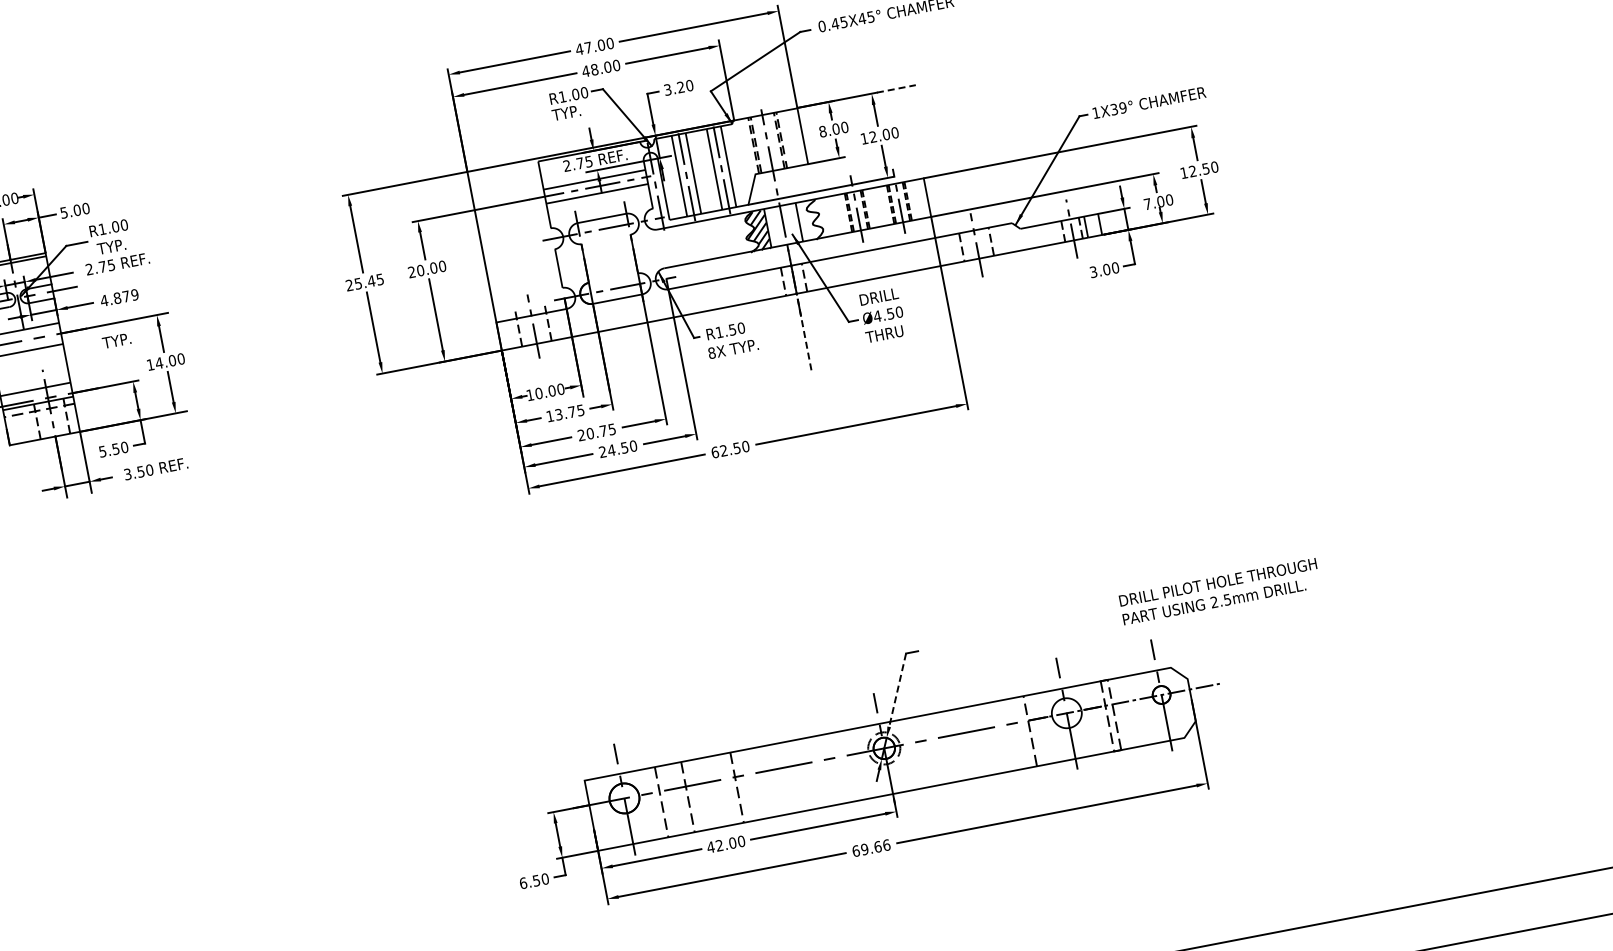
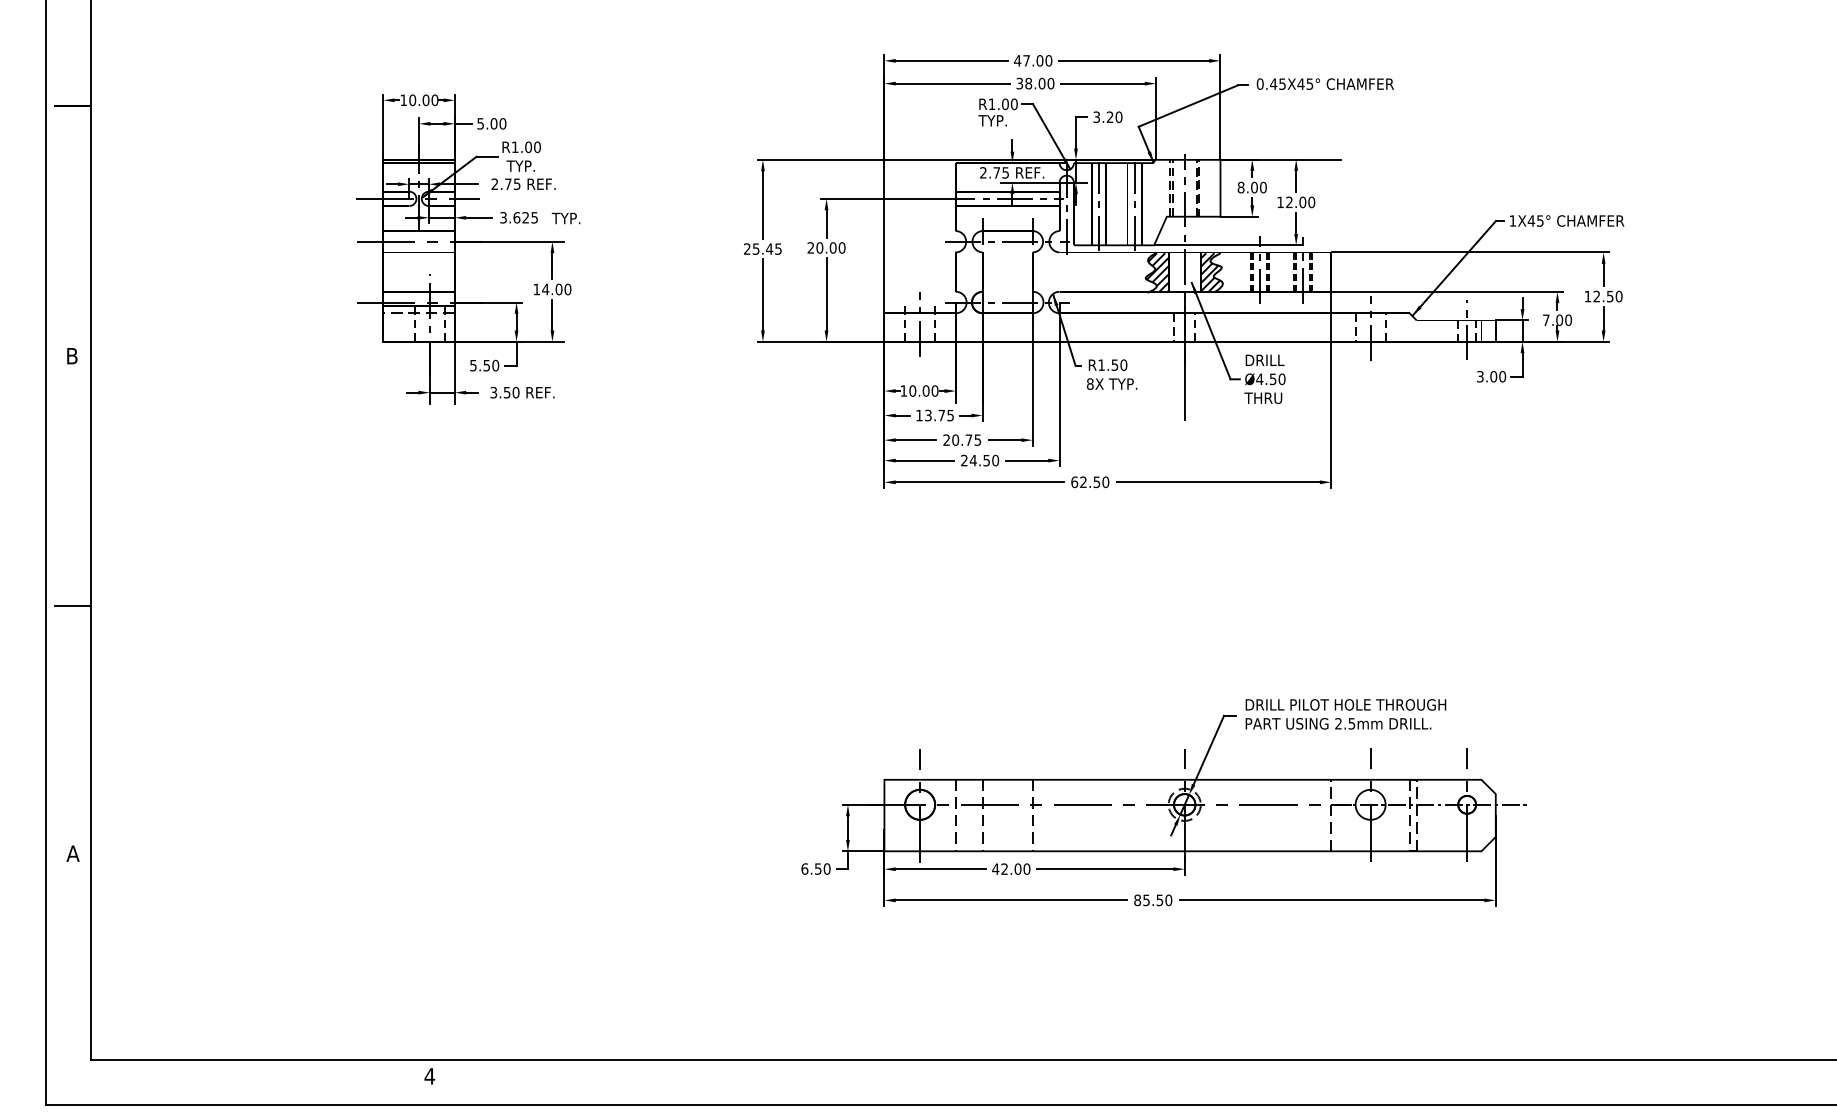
text: (585, 71) -> (1019, 83), 48.00 -> 38.00
line: (896, 88) -> (1321, 159), dashed -> solid
text: (1118, 108) -> (1535, 220), 1X39° -> 1X45°
hatch: (808, 220) -> (1210, 272), added
text: (119, 297) -> (518, 217), 4.879 -> 3.625
line: (803, 331) -> (1184, 380), dashed -> solid
text: (116, 340) -> (565, 218), moved
text: (1219, 591) -> (1345, 714), moved
line: (897, 690) -> (1208, 750), dashed -> solid
text: (871, 848) -> (1153, 900), 69.66 -> 85.50

